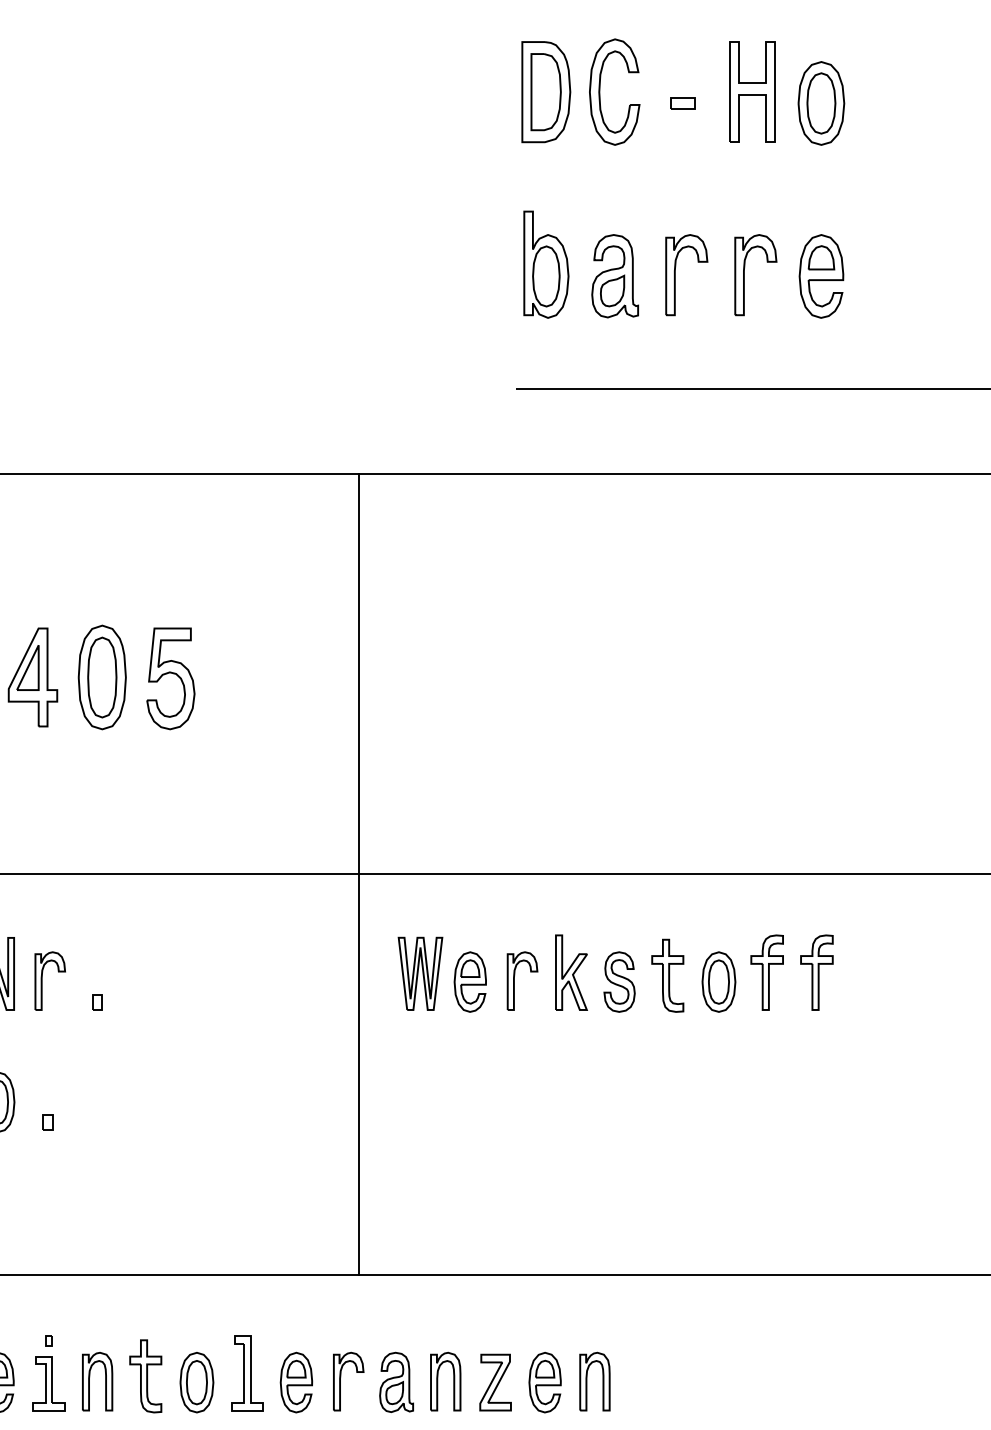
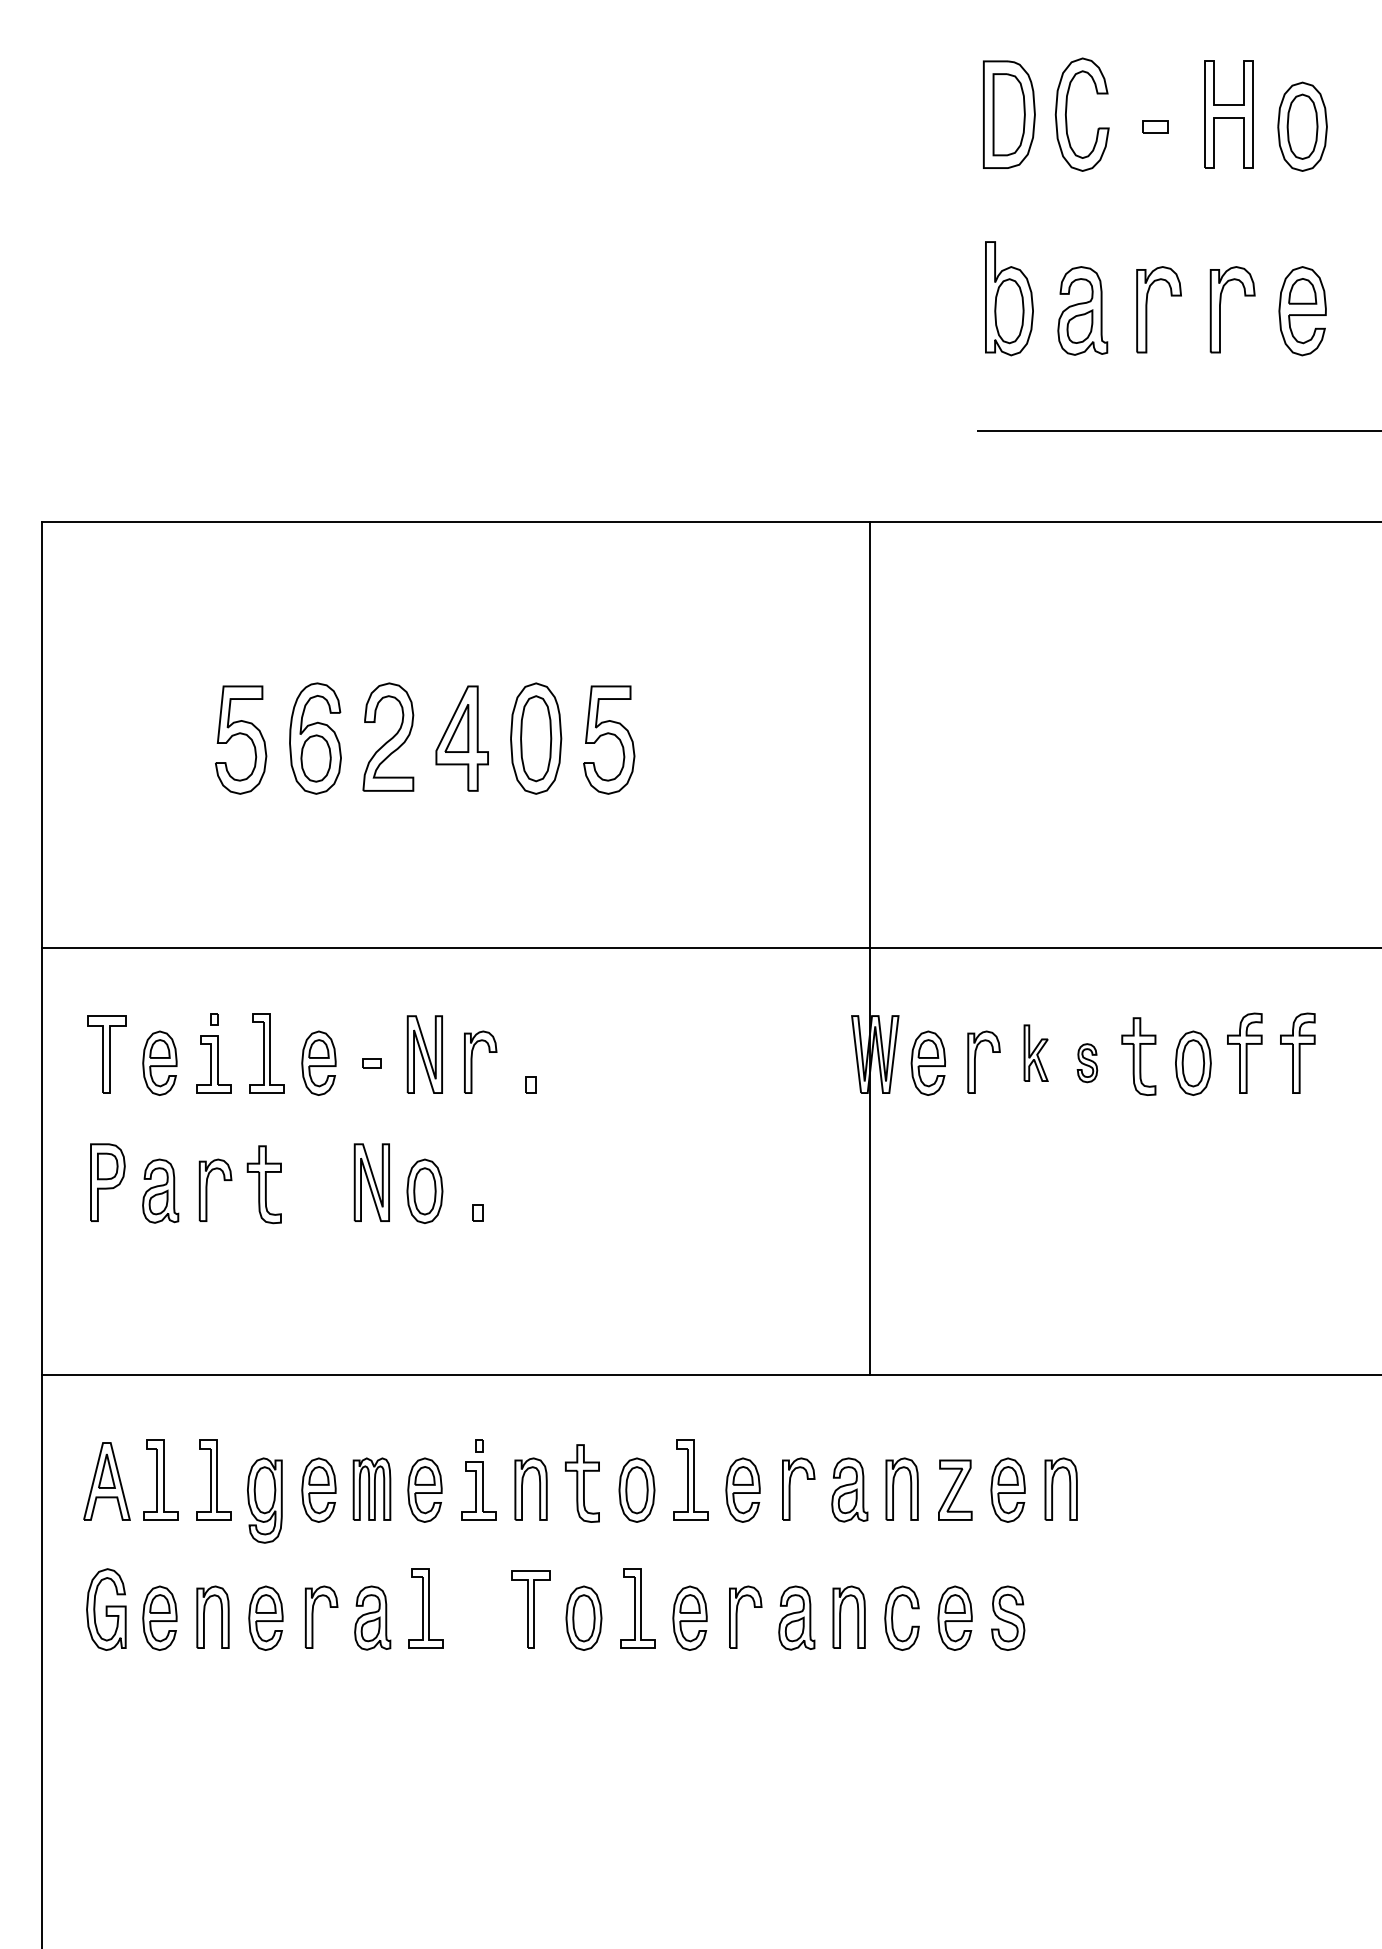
line: (358, 874) -> (869, 948), moved
part: (570, 971) -> (1035, 1052), size x0.7
part: (619, 981) -> (1087, 1062), size x0.6

